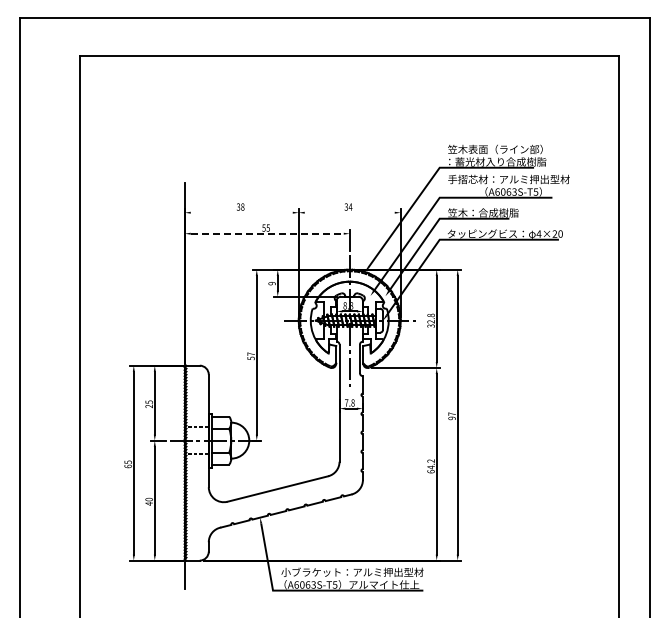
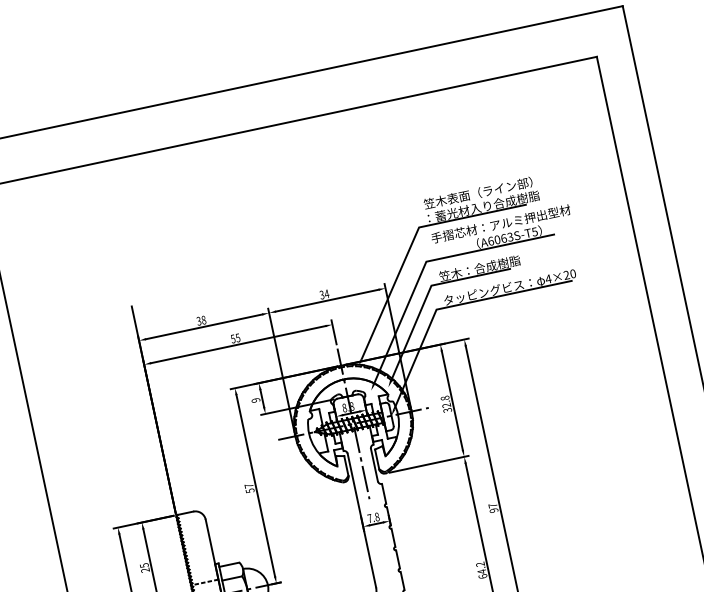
line: (241, 212) -> (203, 326), added
line: (349, 212) -> (326, 300), added
line: (267, 233) -> (238, 344), dashed -> solid

